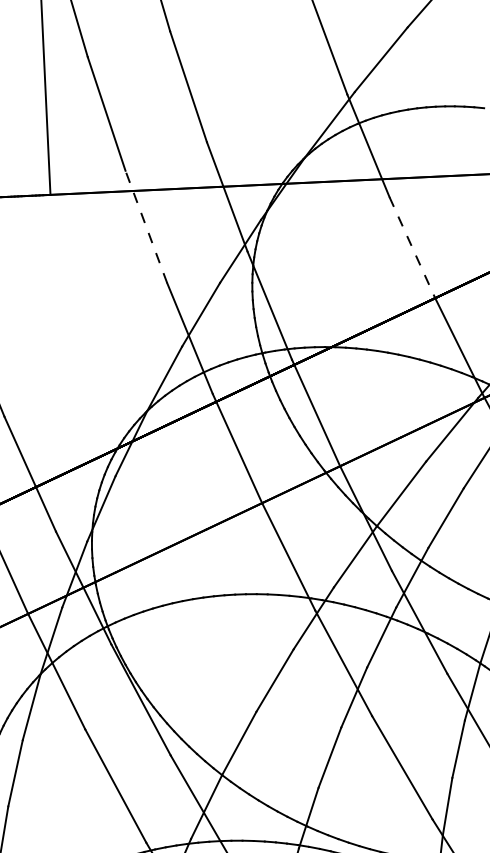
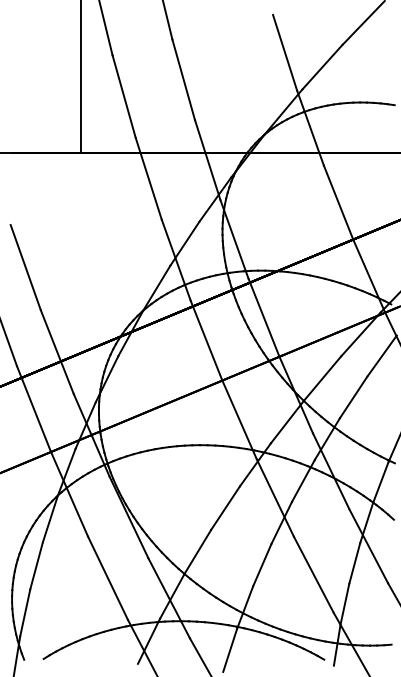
line: (145, 226) -> (148, 178), dashed -> solid
line: (412, 247) -> (338, 202), dashed -> solid

